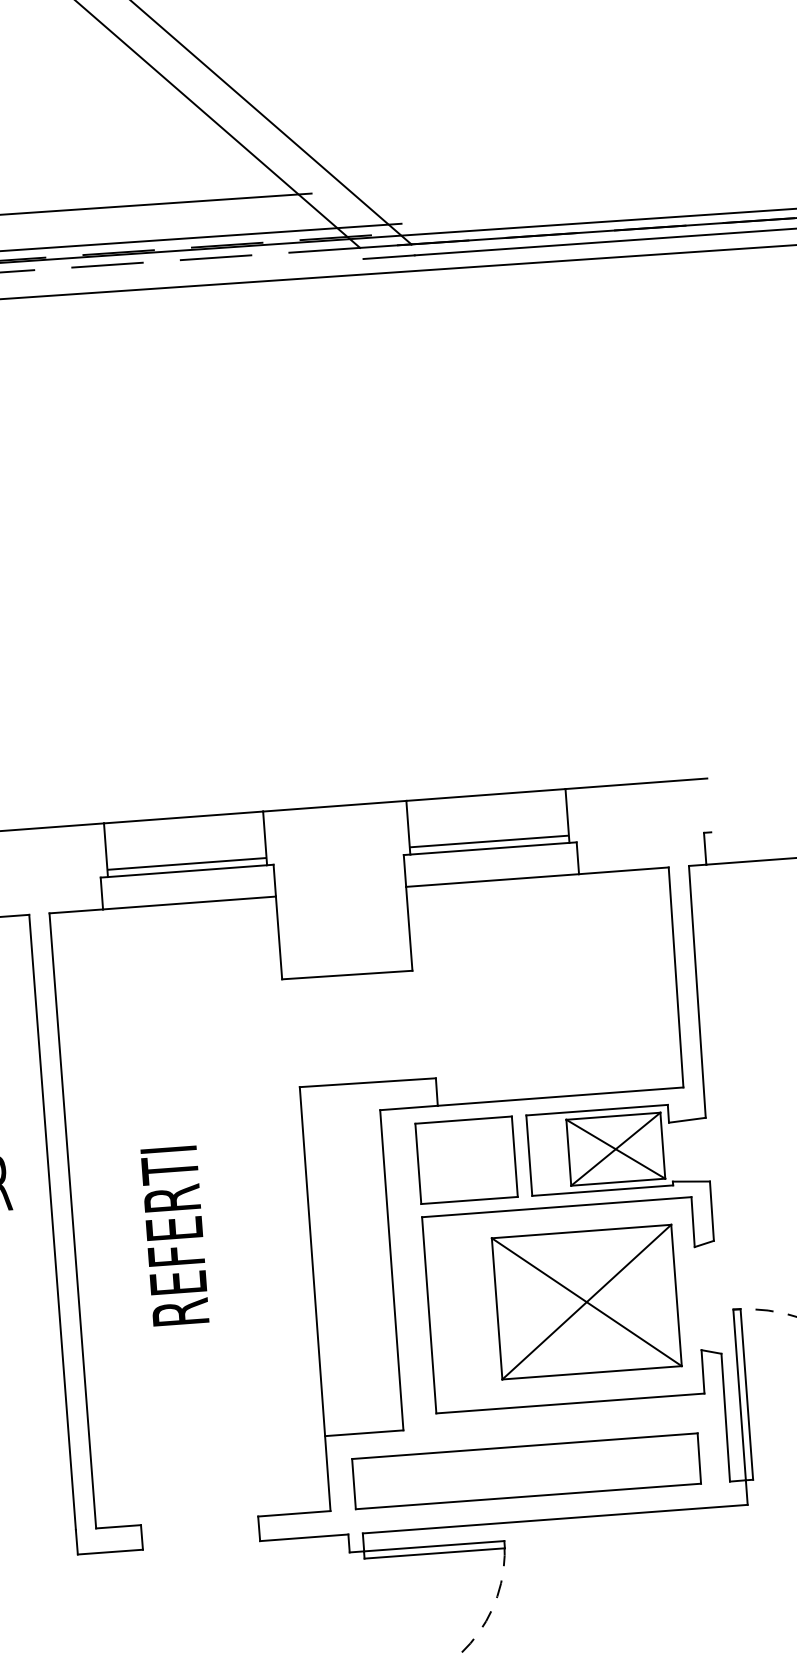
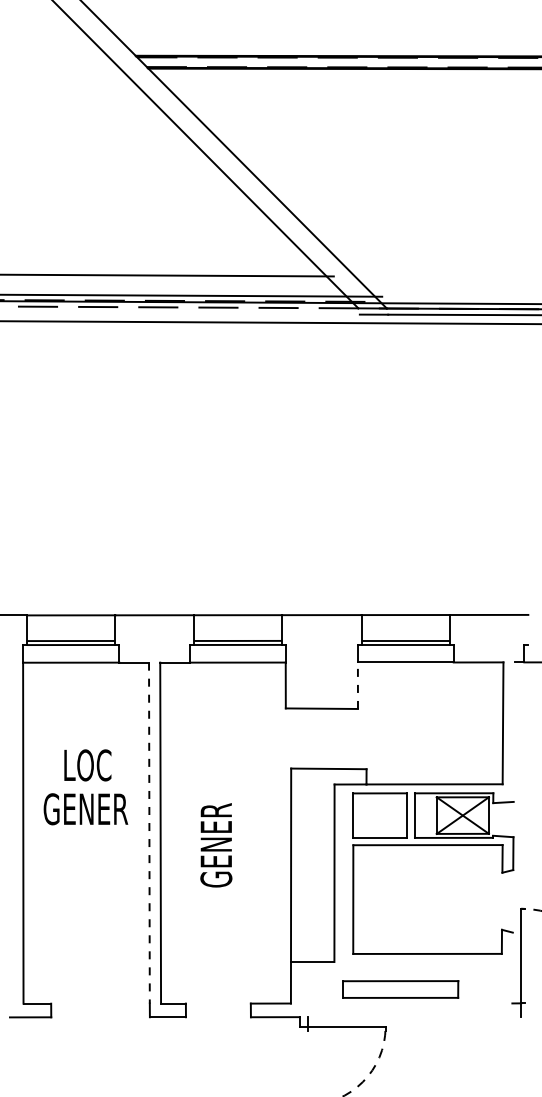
line: (408, 928) -> (357, 685), solid -> dashed
line: (696, 990) -> (513, 731), removed
line: (52, 1223) -> (149, 833), solid -> dashed
text: (175, 1235) -> (216, 845), REFERTI -> GENER
part: (586, 1301) -> (440, 898), removed
line: (747, 1393) -> (525, 955), removed
line: (725, 1416) -> (512, 967), removed
part: (526, 1471) -> (400, 989), size x0.6
line: (555, 1518) -> (414, 1016), removed
line: (434, 1554) -> (346, 1031), removed

